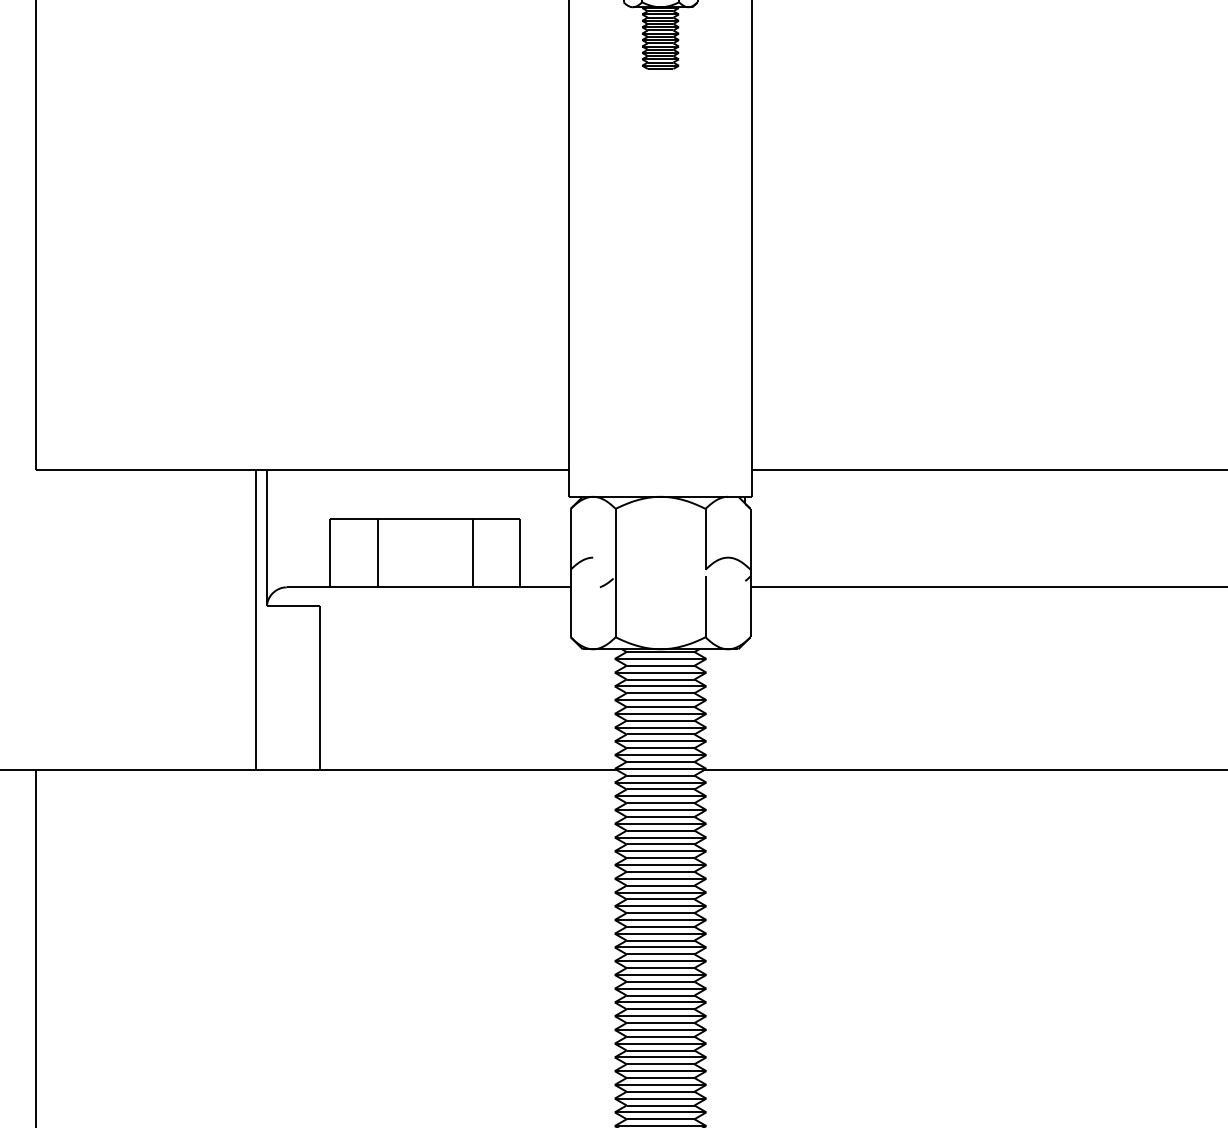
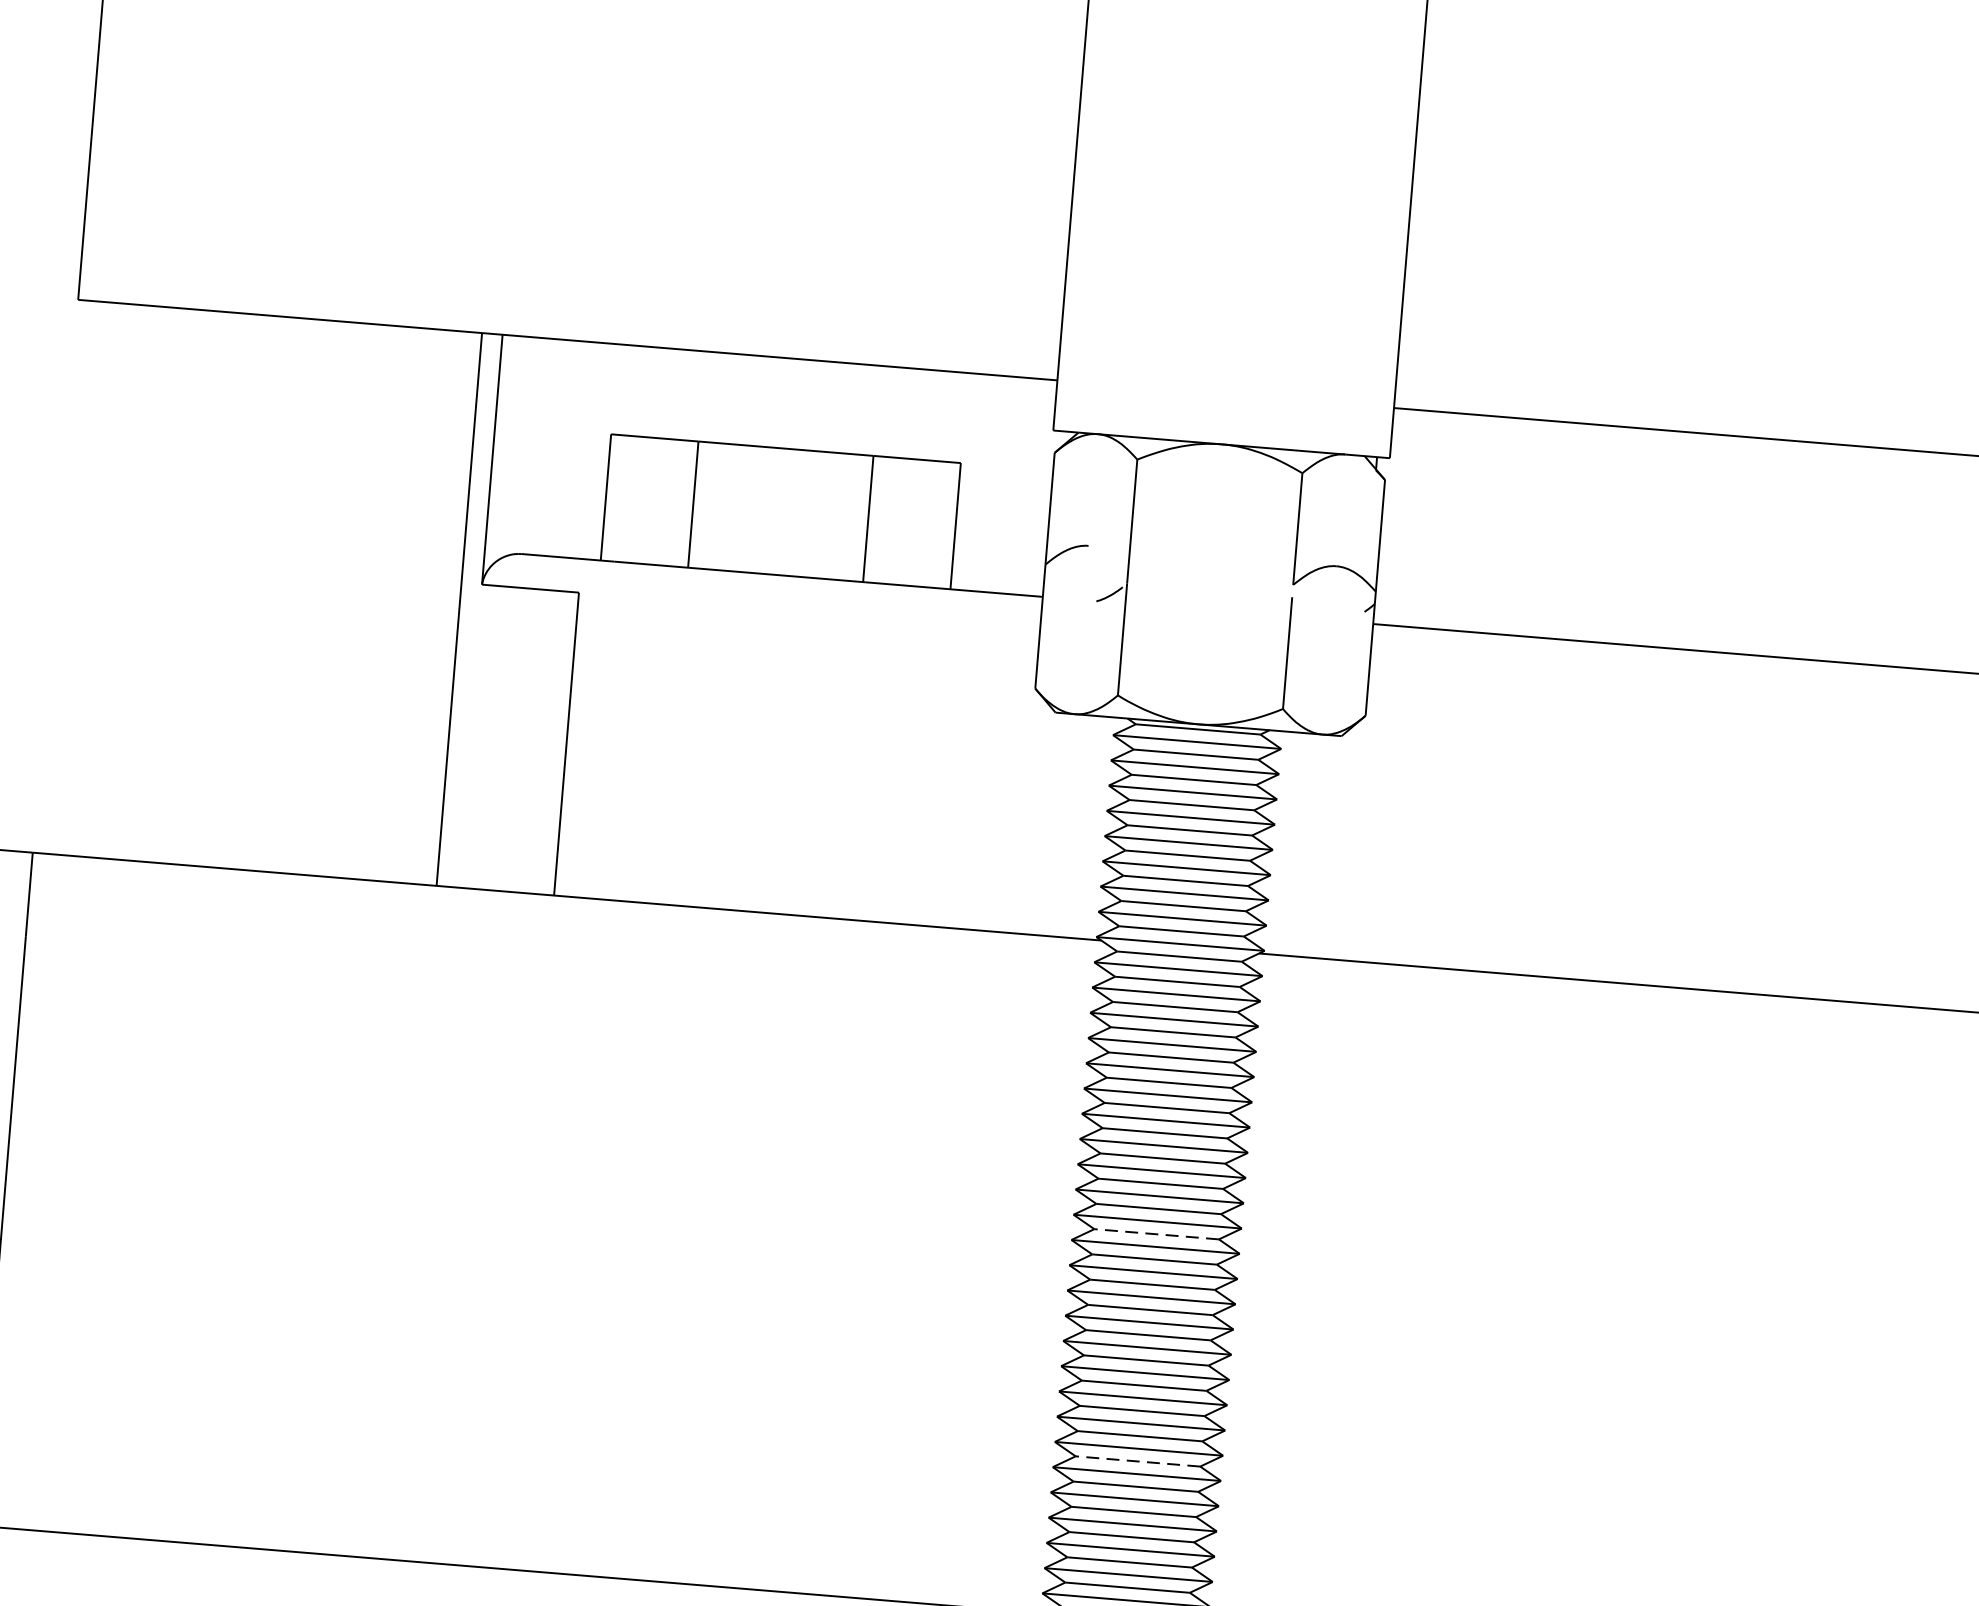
line: (660, 926) -> (1156, 1233), solid -> dashed
line: (660, 1050) -> (1137, 1461), solid -> dashed

